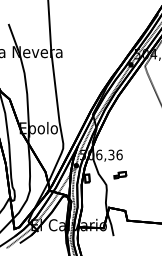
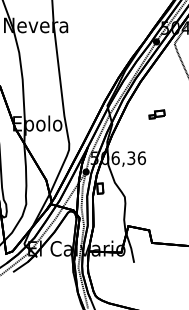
part: (120, 175) -> (157, 114), moved

